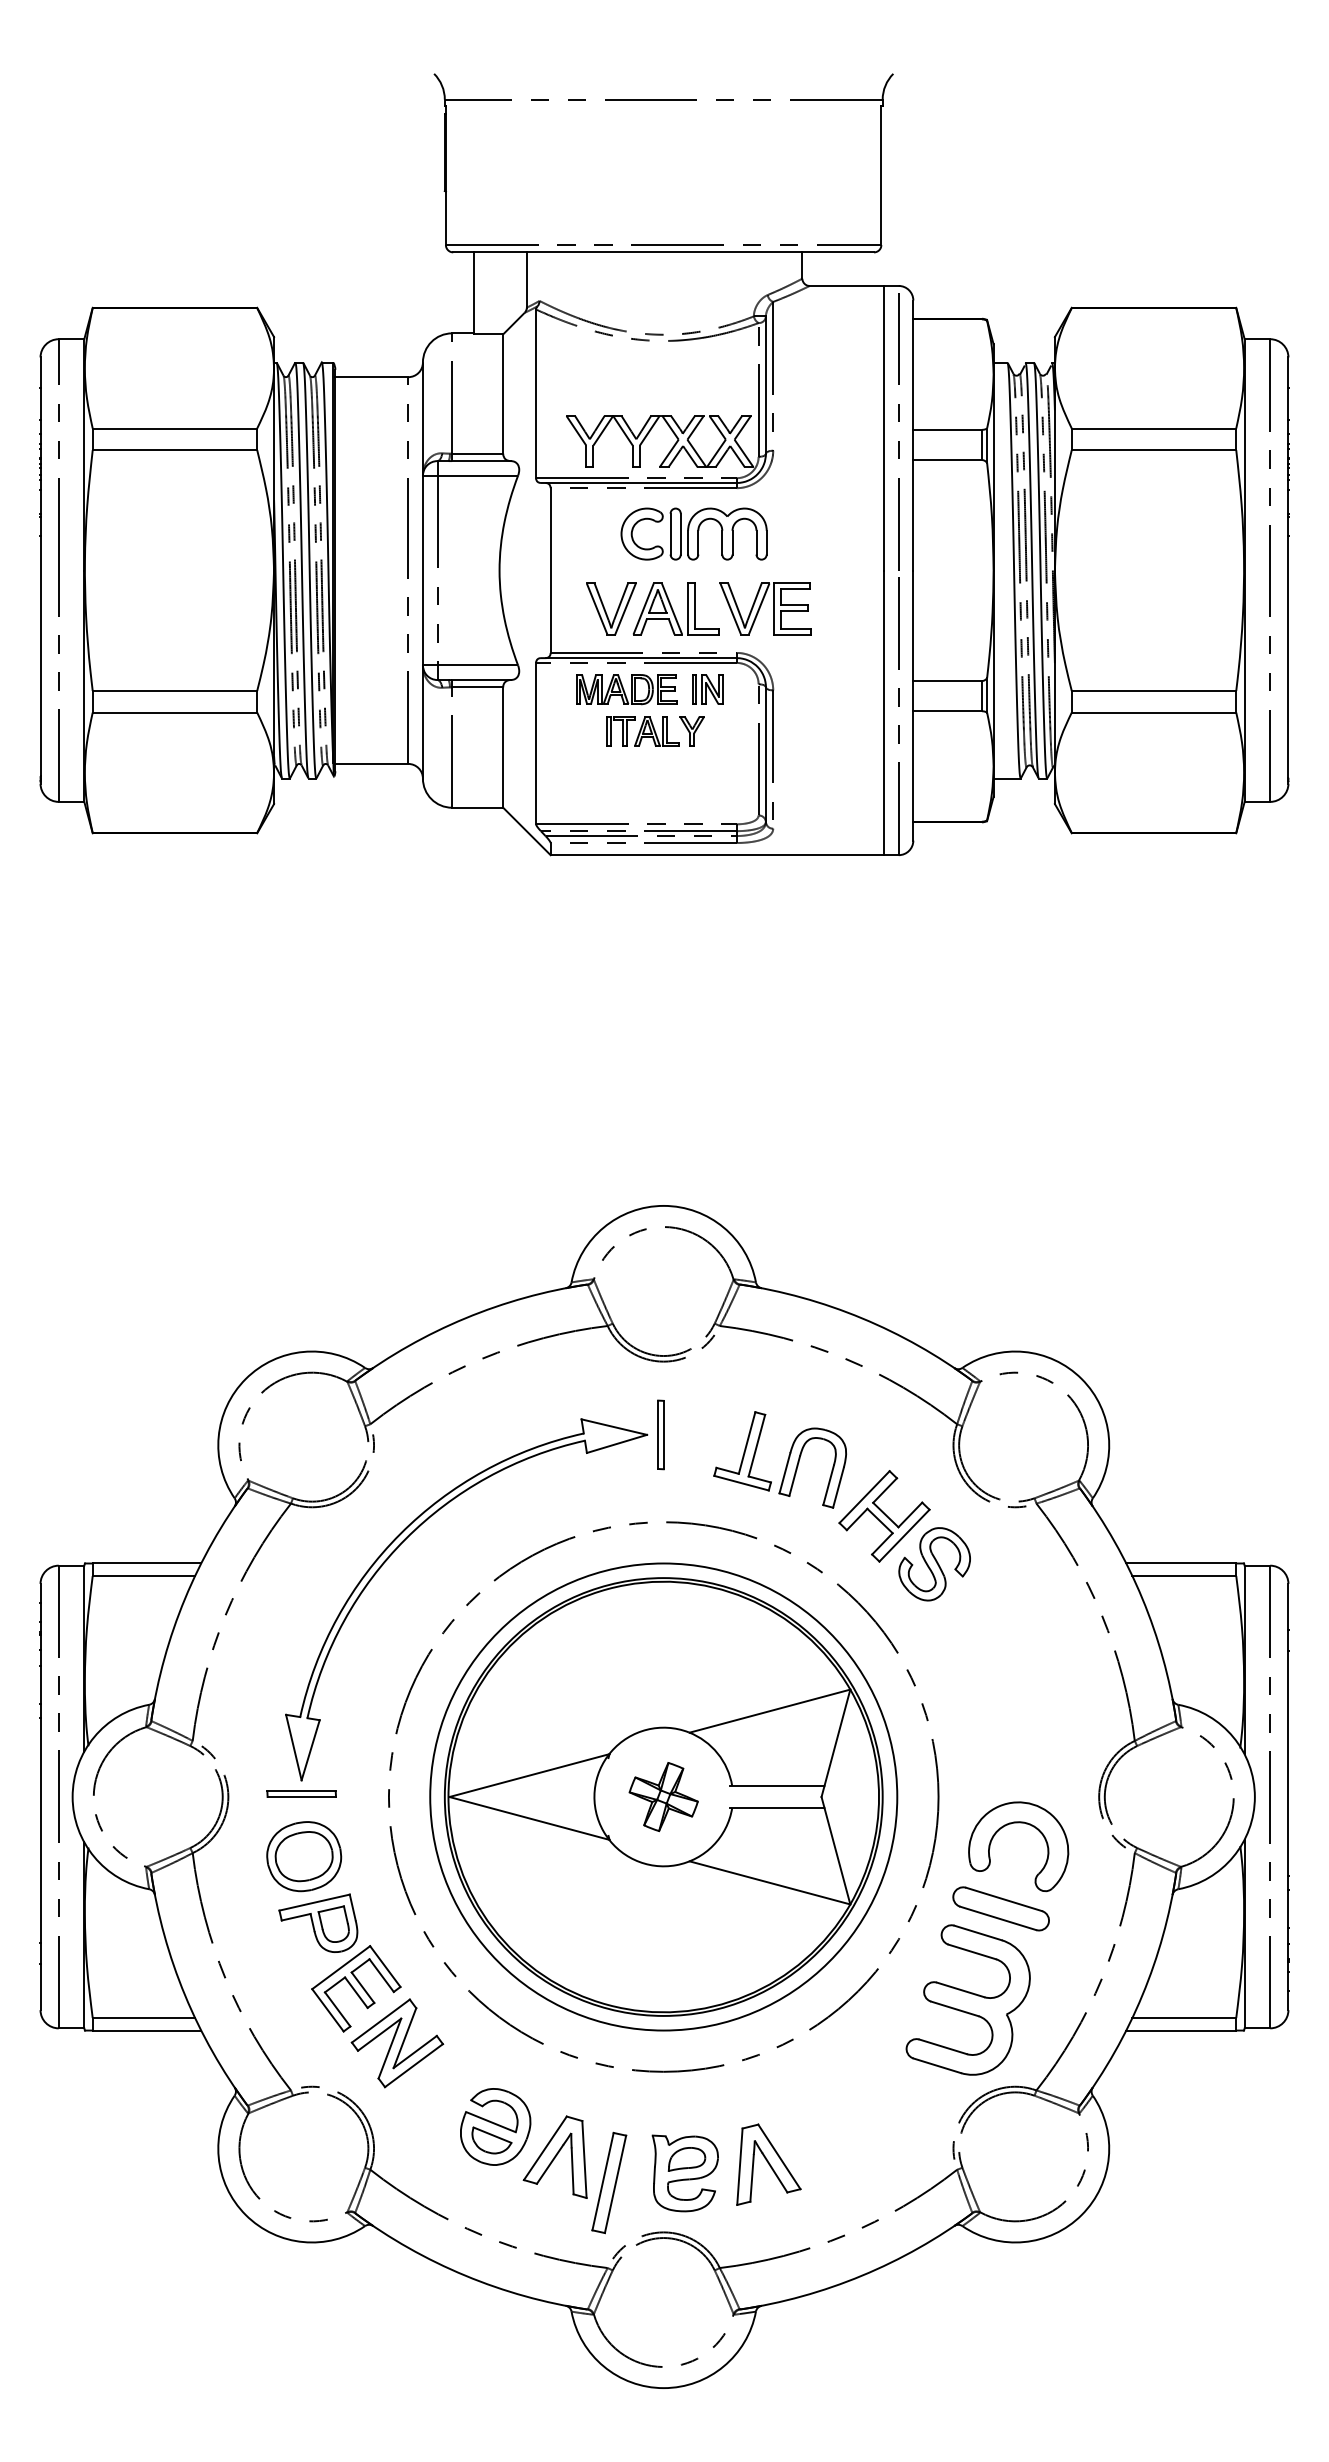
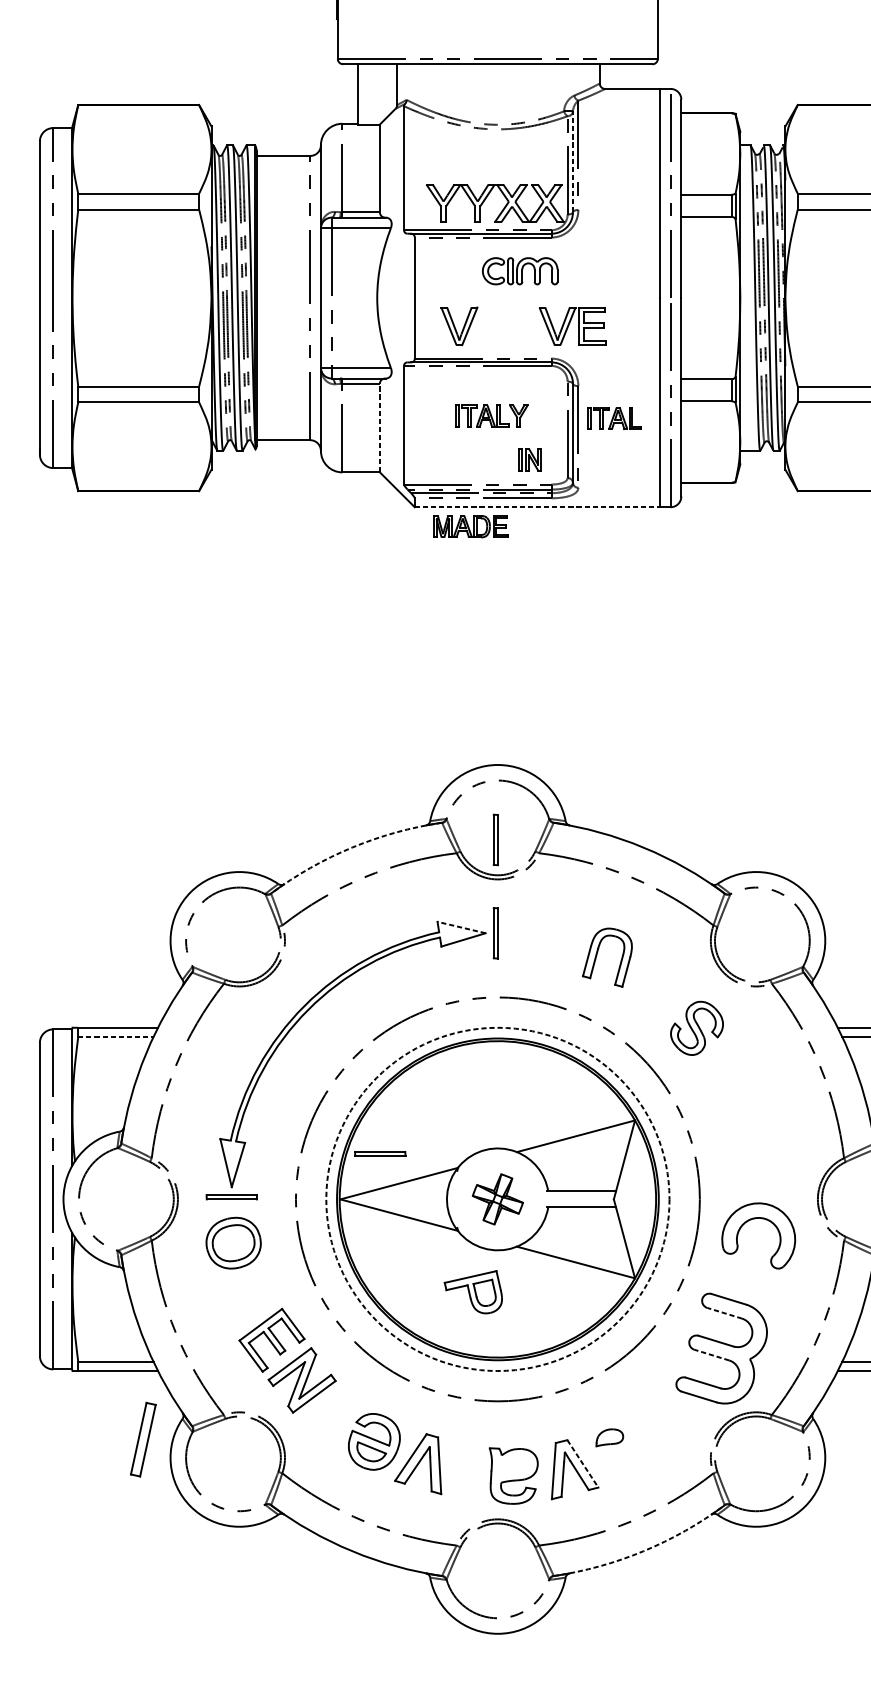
line: (765, 385) -> (572, 162), solid -> dashed
part: (693, 533) -> (519, 270), size x0.7
part: (676, 608) -> (507, 325), removed
part: (626, 689) -> (470, 526), moved
part: (707, 689) -> (530, 459), moved
part: (822, 734) -> (614, 418), added
line: (503, 747) -> (380, 428), solid -> dashed
line: (717, 855) -> (537, 507), solid -> dashed
part: (660, 1307) -> (495, 839), added
arc: (465, 1318) -> (352, 847), solid -> dashed
line: (614, 1427) -> (461, 927), solid -> dashed
part: (742, 1451) -> (555, 945), removed
part: (884, 1516) -> (660, 993), removed
line: (144, 1576) -> (116, 1037), solid -> dashed
part: (503, 1734) -> (380, 1153), added
circle: (663, 1796) -> (497, 1199), solid -> dashed
part: (1000, 1908) -> (745, 1281), removed
part: (318, 1922) -> (473, 1291), moved
line: (972, 1951) -> (724, 1312), solid -> dashed
line: (954, 2008) -> (711, 1354), solid -> dashed
line: (779, 2156) -> (582, 1463), solid -> dashed
part: (686, 2159) -> (609, 1437), moved
part: (609, 2182) -> (143, 1439), moved
arc: (862, 2275) -> (643, 1551), solid -> dashed

